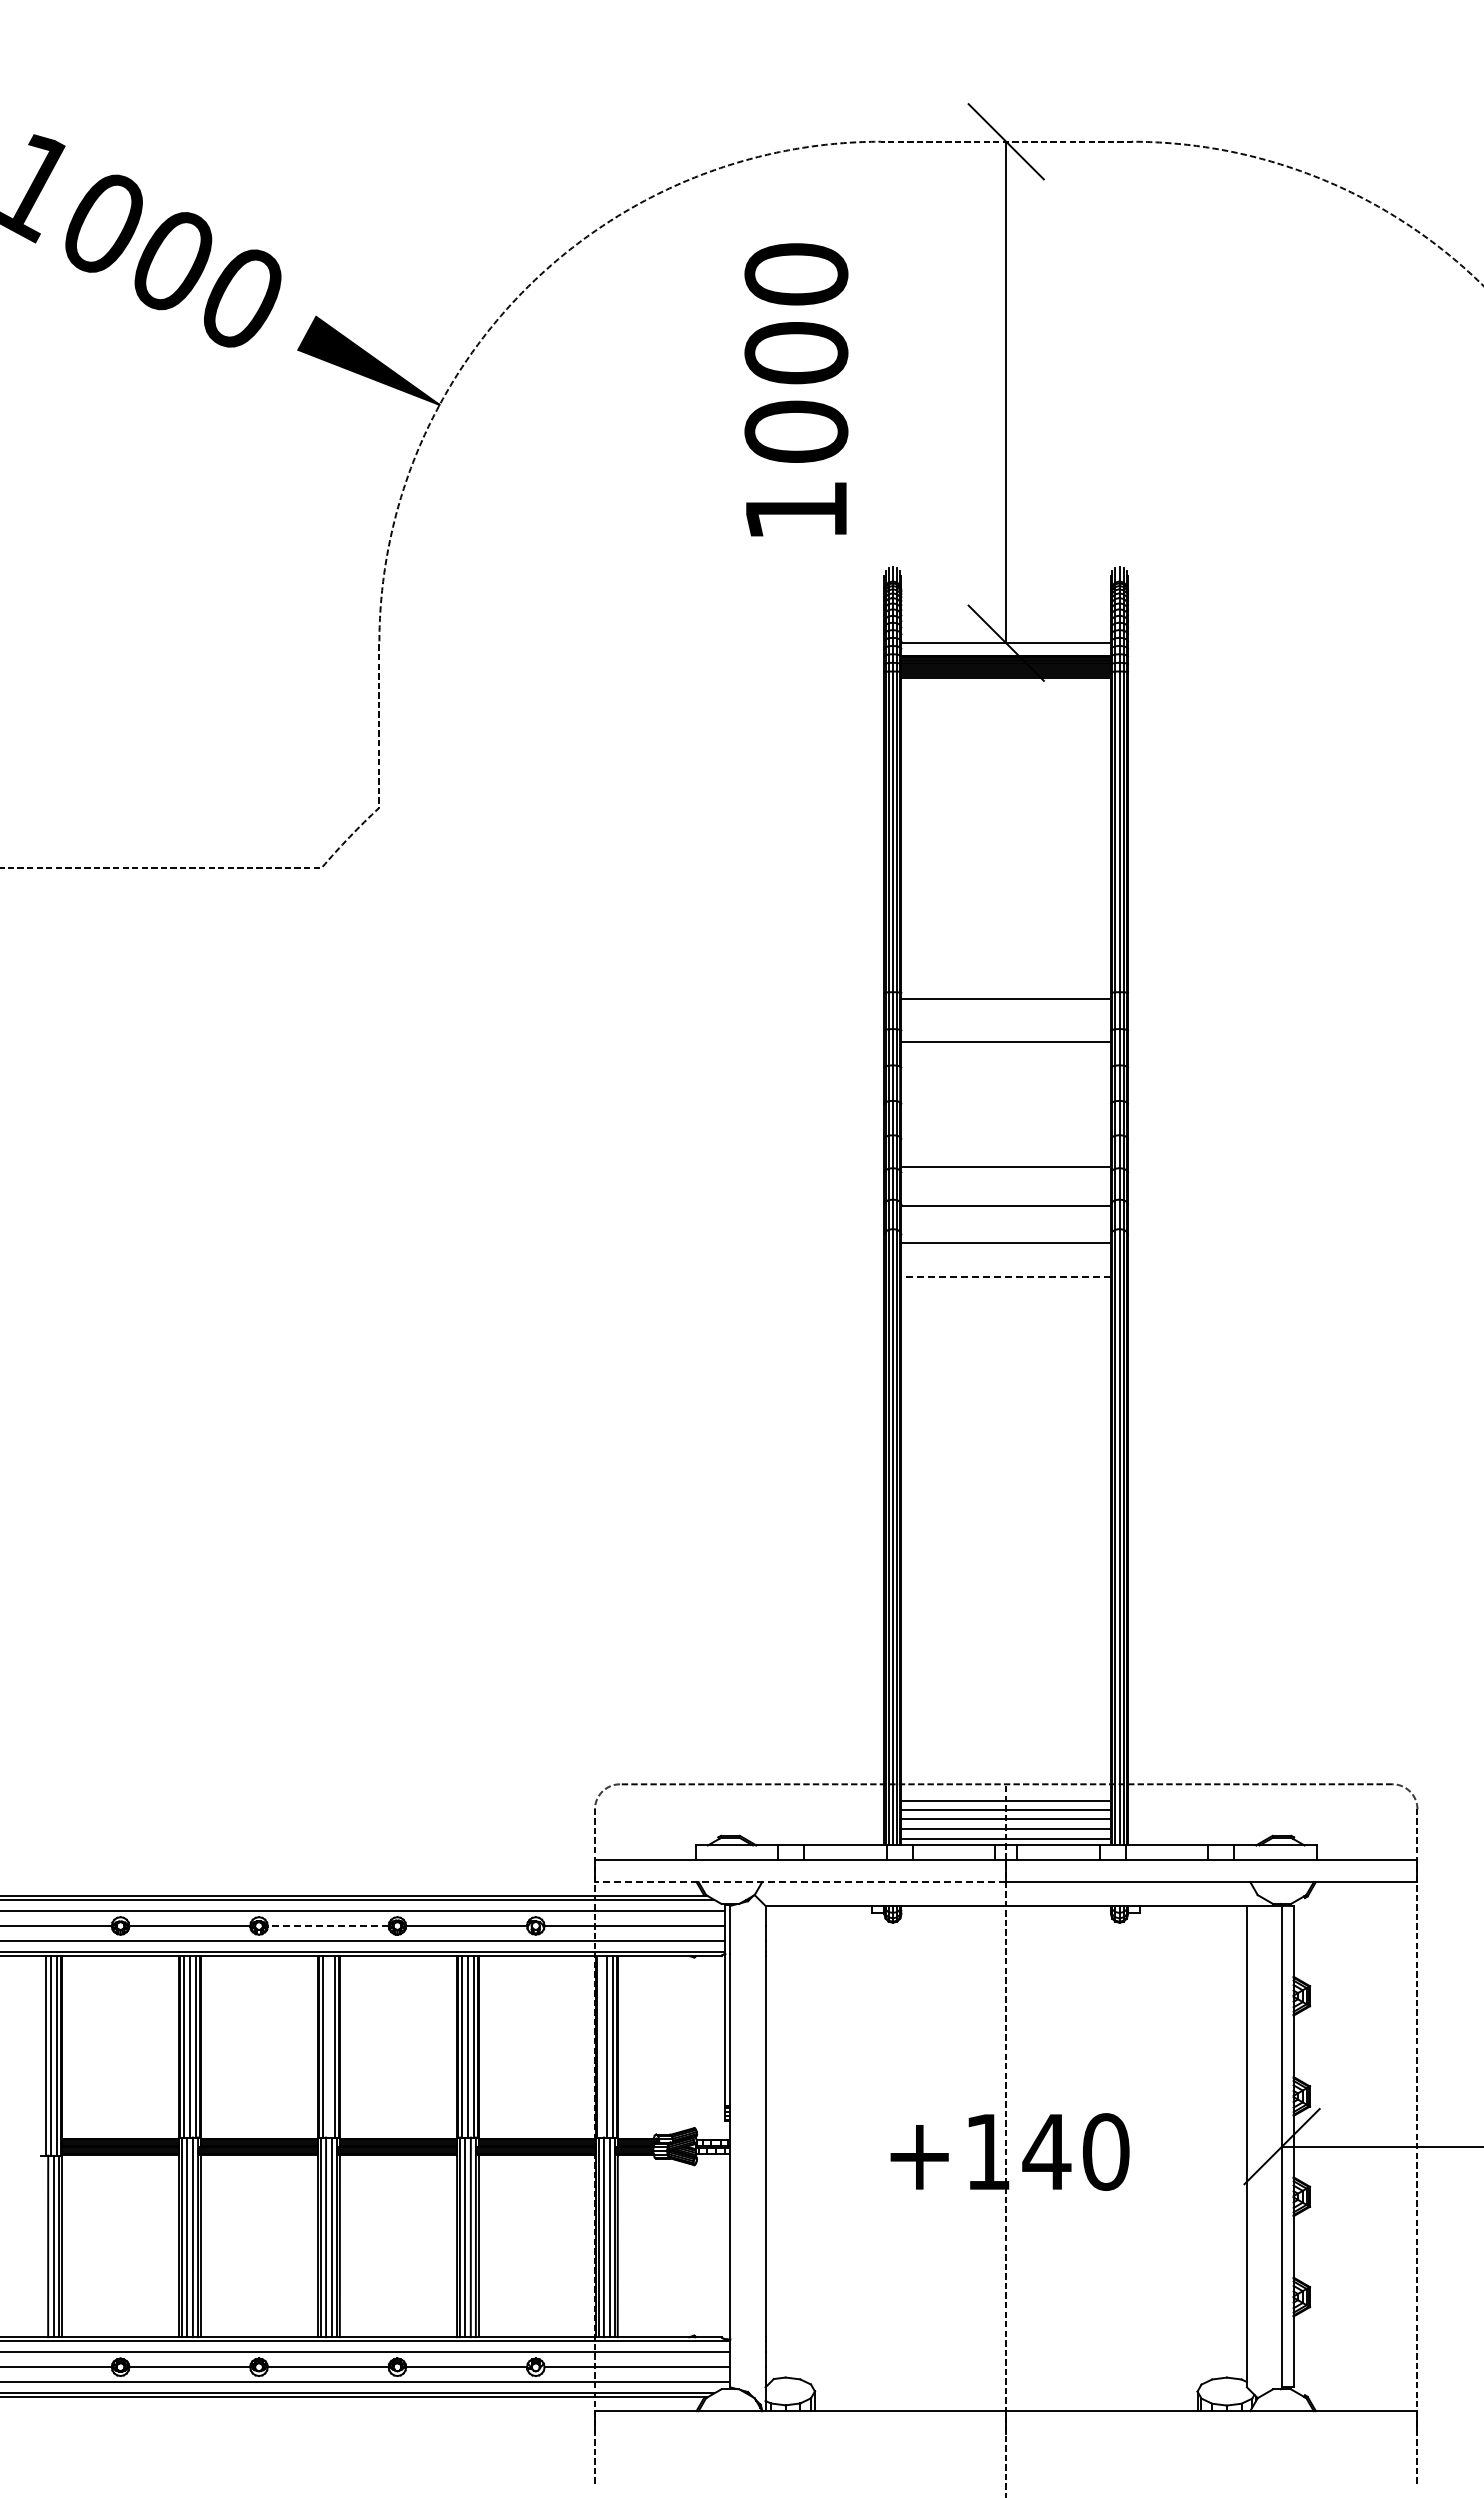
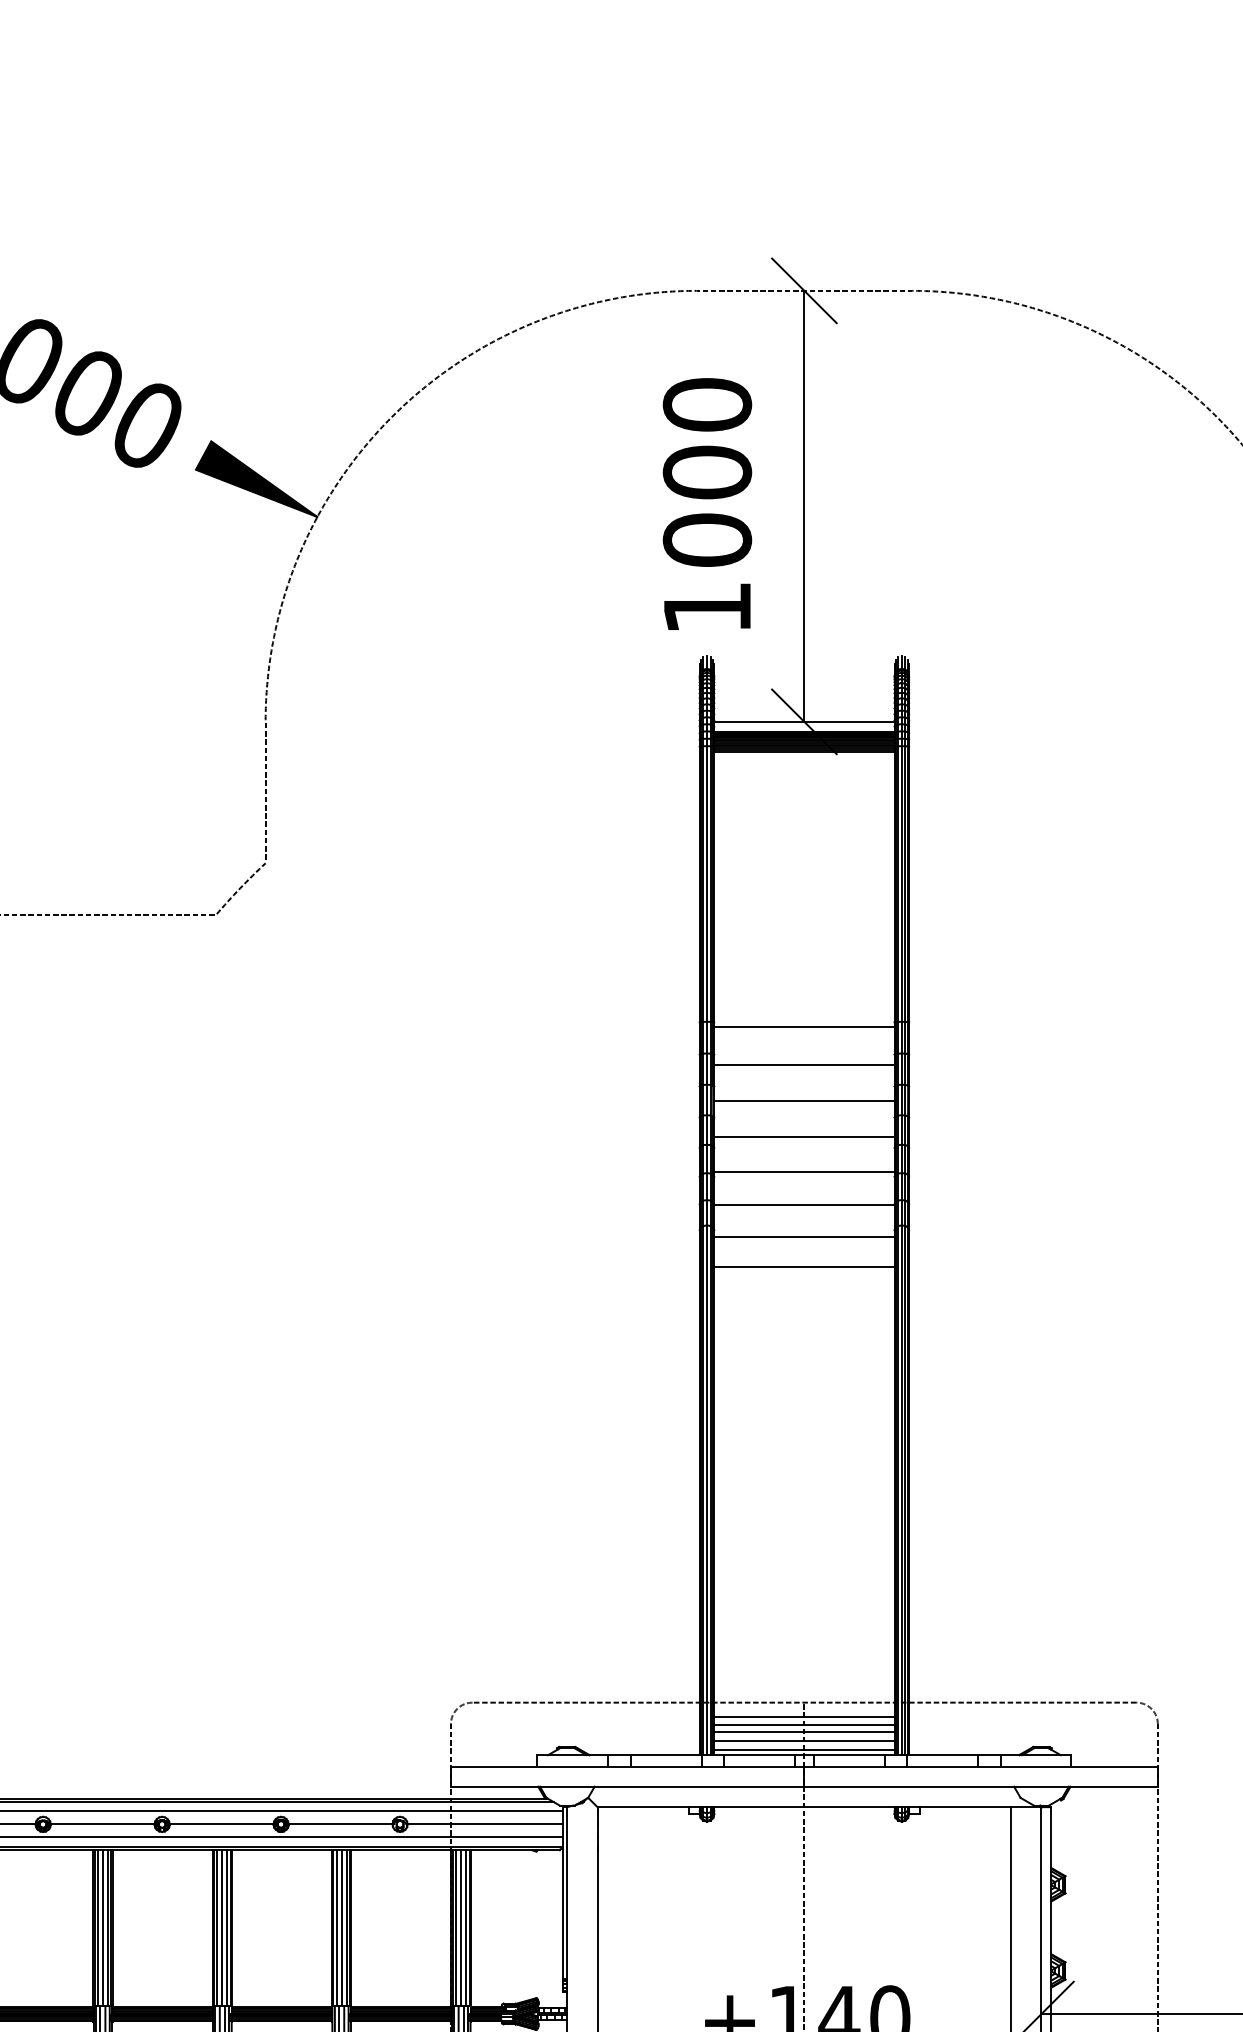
text: (796, 389) -> (707, 503), moved
line: (1006, 1084) -> (804, 1101), added
line: (1006, 1126) -> (804, 1137), added
line: (1006, 1277) -> (804, 1267), dashed -> solid
line: (800, 1882) -> (627, 1787), dashed -> solid
line: (327, 1925) -> (221, 1823), dashed -> solid
line: (329, 2046) -> (222, 1927), added
line: (601, 2046) -> (456, 1927), added

